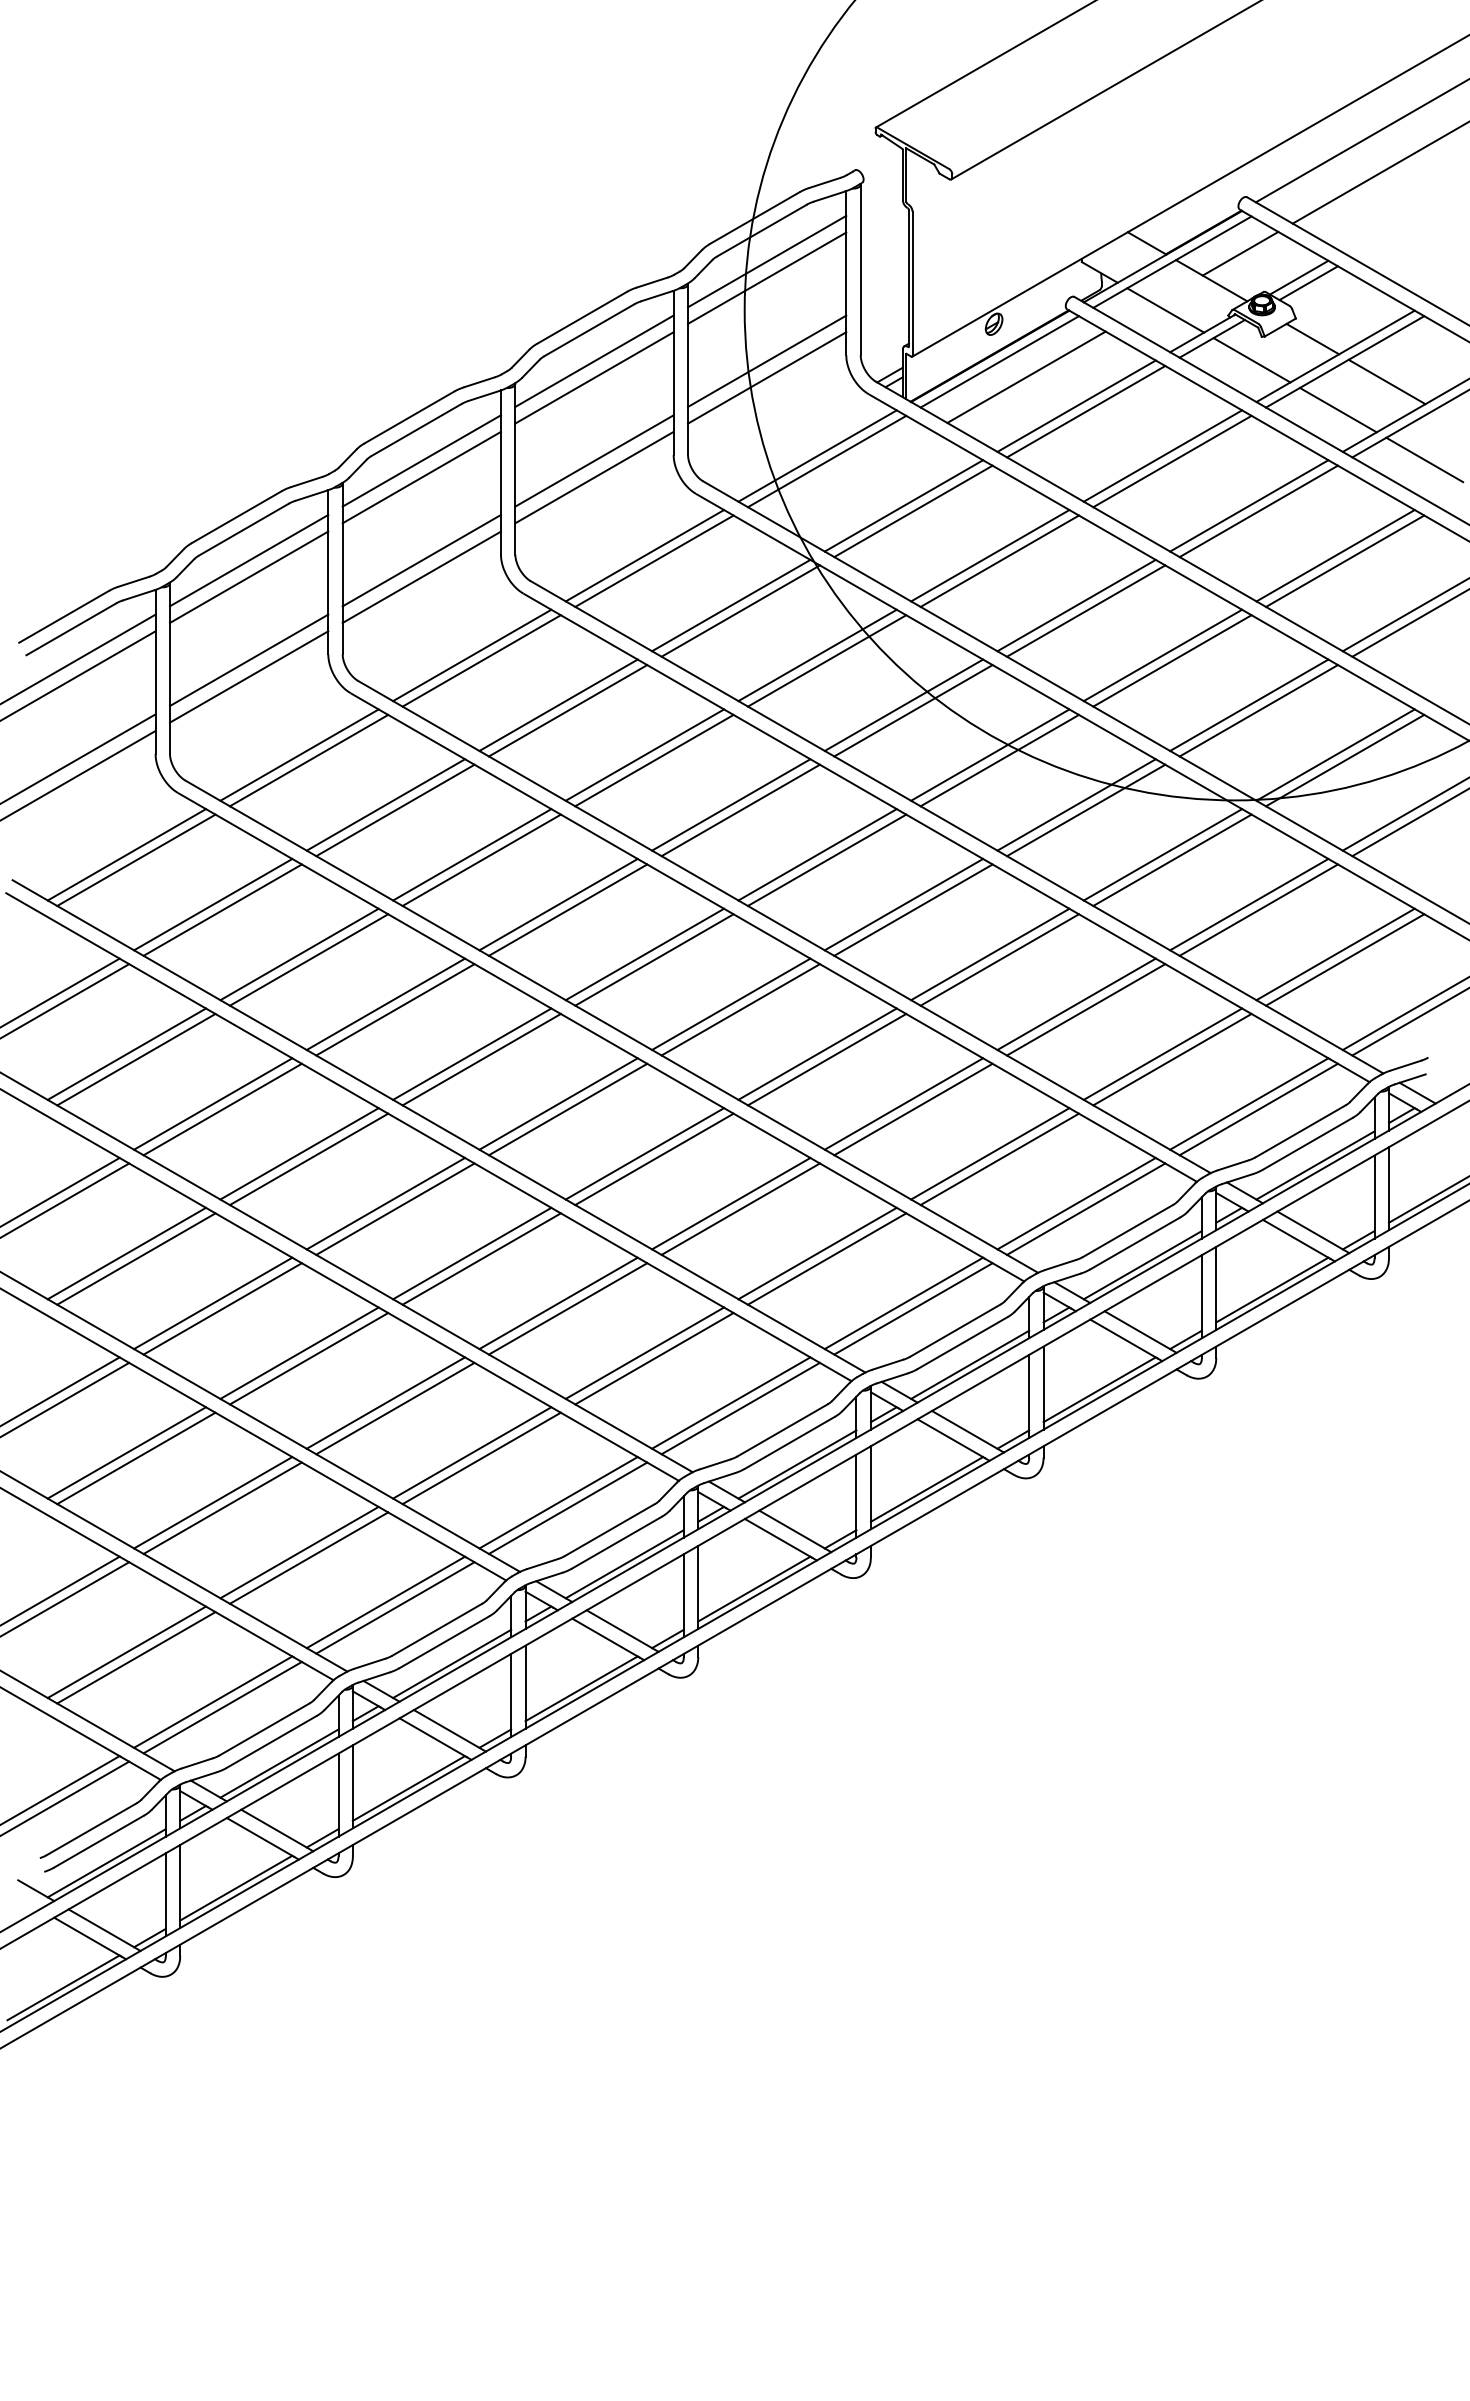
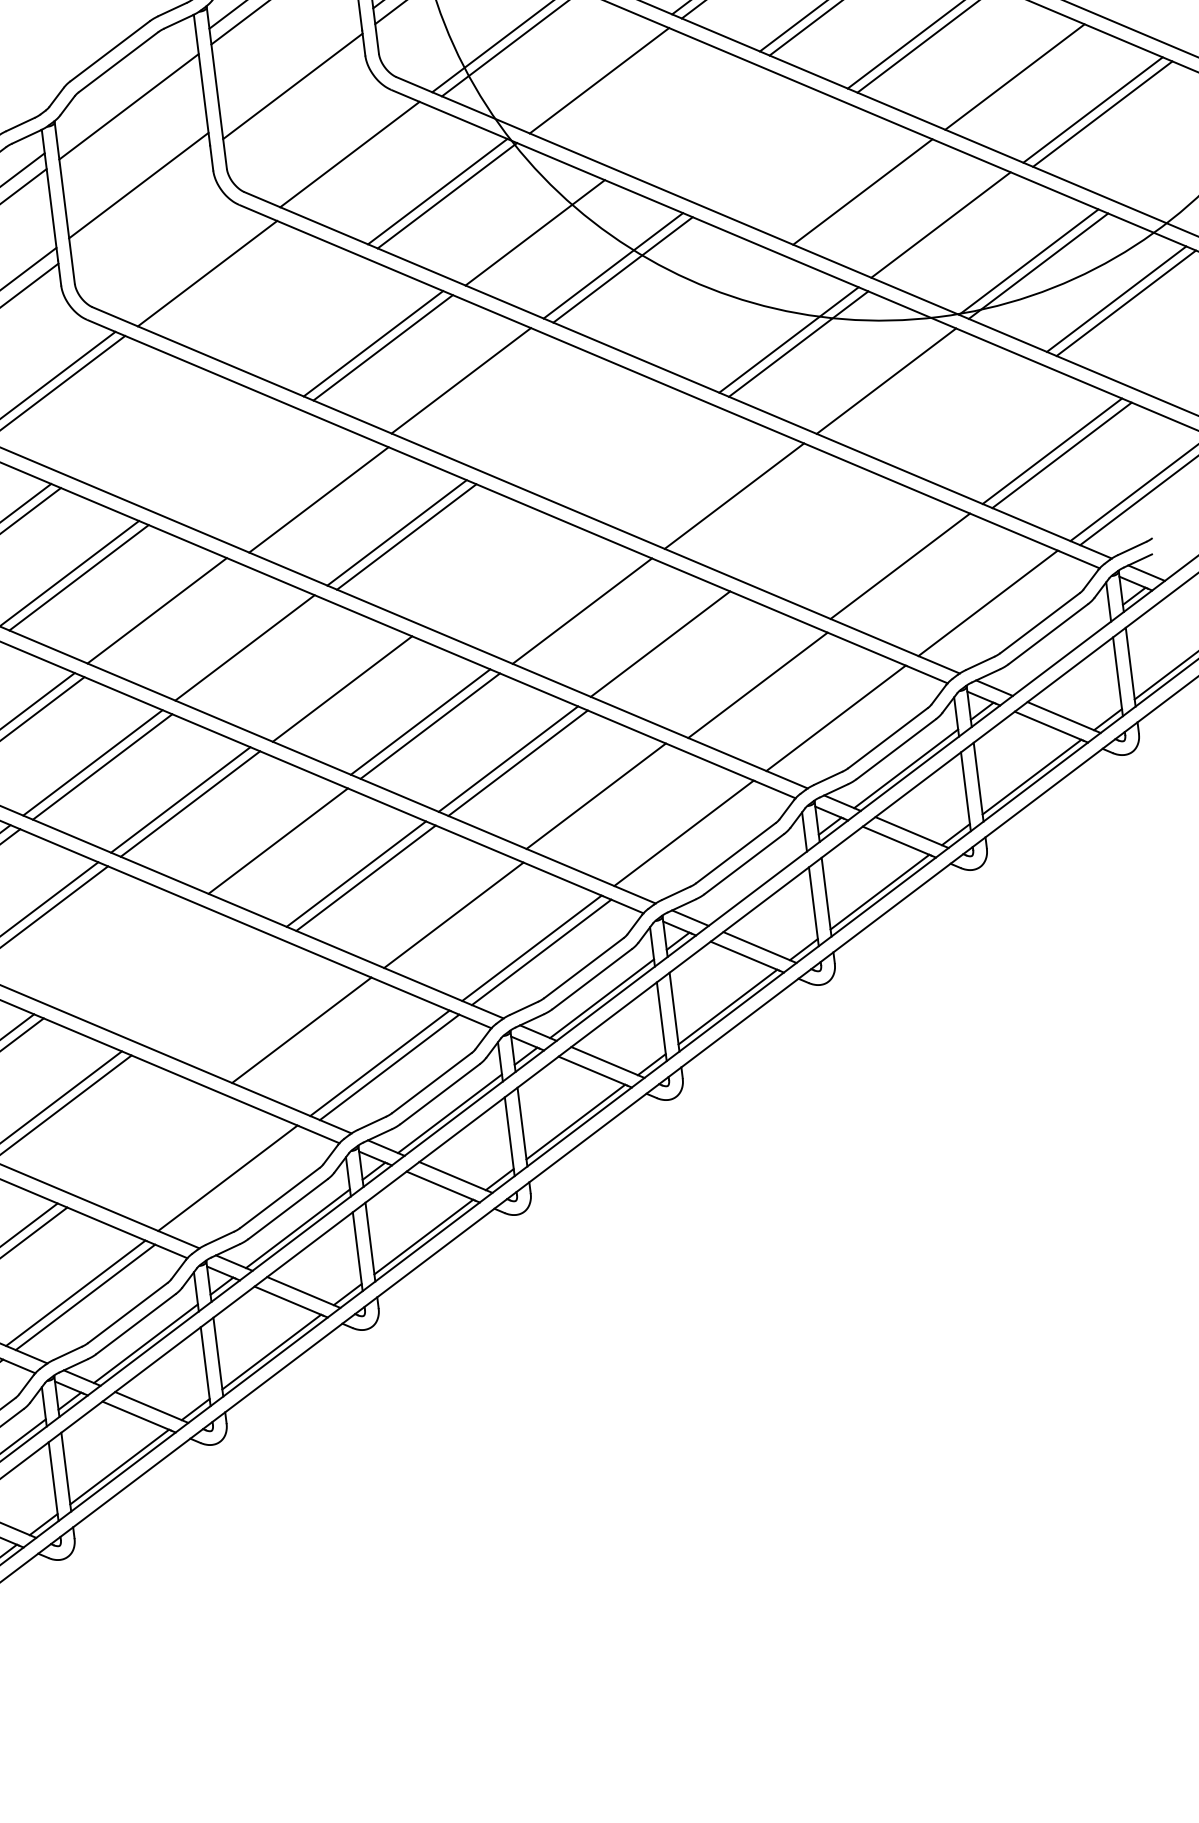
line: (421, 460) -> (126, 90), removed
line: (594, 460) -> (290, 70), removed
line: (903, 505) -> (589, 76), removed
line: (990, 555) -> (677, 113), removed
line: (1335, 555) -> (1005, 72), removed
line: (654, 560) -> (359, 157), removed
line: (999, 560) -> (686, 117), removed
line: (421, 576) -> (140, 200), removed
line: (1076, 605) -> (765, 150), removed
line: (1085, 610) -> (774, 154), removed
line: (472, 655) -> (198, 269), removed
line: (817, 655) -> (525, 228), removed
line: (1162, 655) -> (852, 188), removed
line: (558, 704) -> (285, 305), removed
line: (567, 710) -> (294, 310), removed
line: (1258, 710) -> (950, 228), removed
line: (990, 754) -> (701, 302), removed
line: (999, 760) -> (710, 306), removed
line: (385, 804) -> (133, 421), removed
line: (395, 810) -> (143, 425), removed
line: (740, 810) -> (470, 384), removed
line: (472, 854) -> (221, 458), removed
line: (817, 854) -> (548, 417), removed
line: (1162, 854) -> (876, 376), removed
line: (481, 859) -> (230, 462), removed
line: (826, 859) -> (558, 421), removed
line: (558, 904) -> (309, 495), removed
line: (903, 904) -> (636, 454), removed
line: (1249, 904) -> (964, 414), removed
line: (913, 909) -> (646, 458), removed
line: (1258, 909) -> (973, 417), removed
line: (990, 954) -> (724, 492), removed
line: (731, 1003) -> (485, 569), removed
line: (1076, 1003) -> (812, 528), removed
line: (395, 1009) -> (166, 614), removed
line: (740, 1009) -> (494, 573), removed
line: (1085, 1009) -> (821, 533), removed
line: (817, 1053) -> (572, 606), removed
line: (481, 1059) -> (254, 651), removed
line: (1172, 1059) -> (910, 570), removed
line: (558, 1103) -> (332, 684), removed
line: (913, 1109) -> (670, 648), removed
line: (1258, 1109) -> (997, 607), removed
line: (990, 1153) -> (748, 680), removed
line: (1315, 1165) -> (1058, 653), removed
line: (1085, 1208) -> (845, 721), removed
line: (472, 1253) -> (268, 836), removed
line: (826, 1258) -> (605, 799), removed
line: (913, 1308) -> (693, 837), removed
line: (299, 1352) -> (116, 951), removed
line: (644, 1352) -> (443, 910), removed
line: (308, 1358) -> (125, 955), removed
line: (970, 1364) -> (754, 883), removed
line: (385, 1402) -> (203, 988), removed
line: (395, 1408) -> (214, 993), removed
line: (472, 1452) -> (292, 1025), removed
line: (299, 1552) -> (140, 1141), removed
line: (308, 1557) -> (149, 1144), removed
line: (395, 1607) -> (237, 1181), removed

